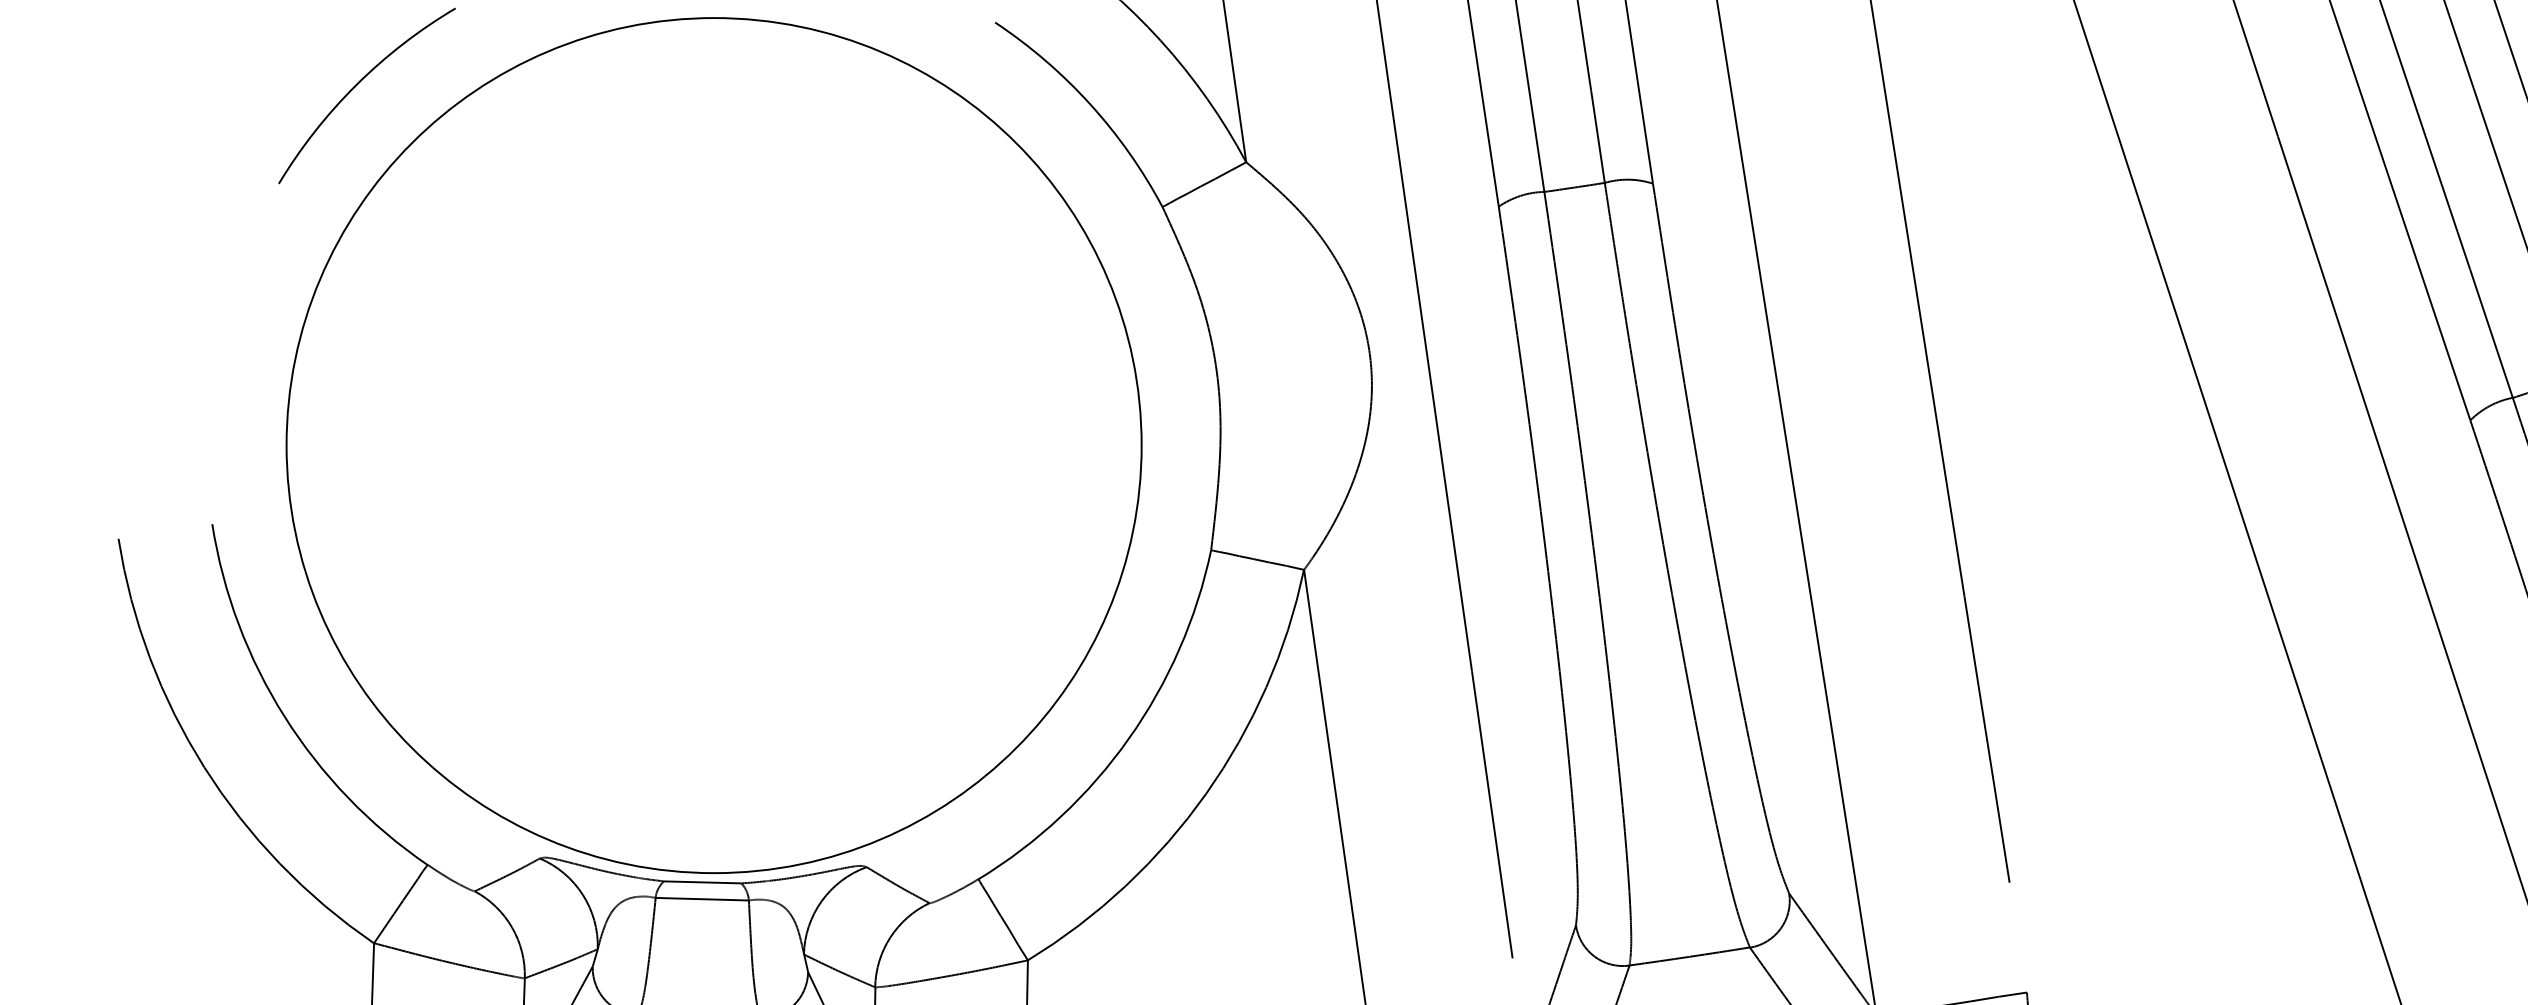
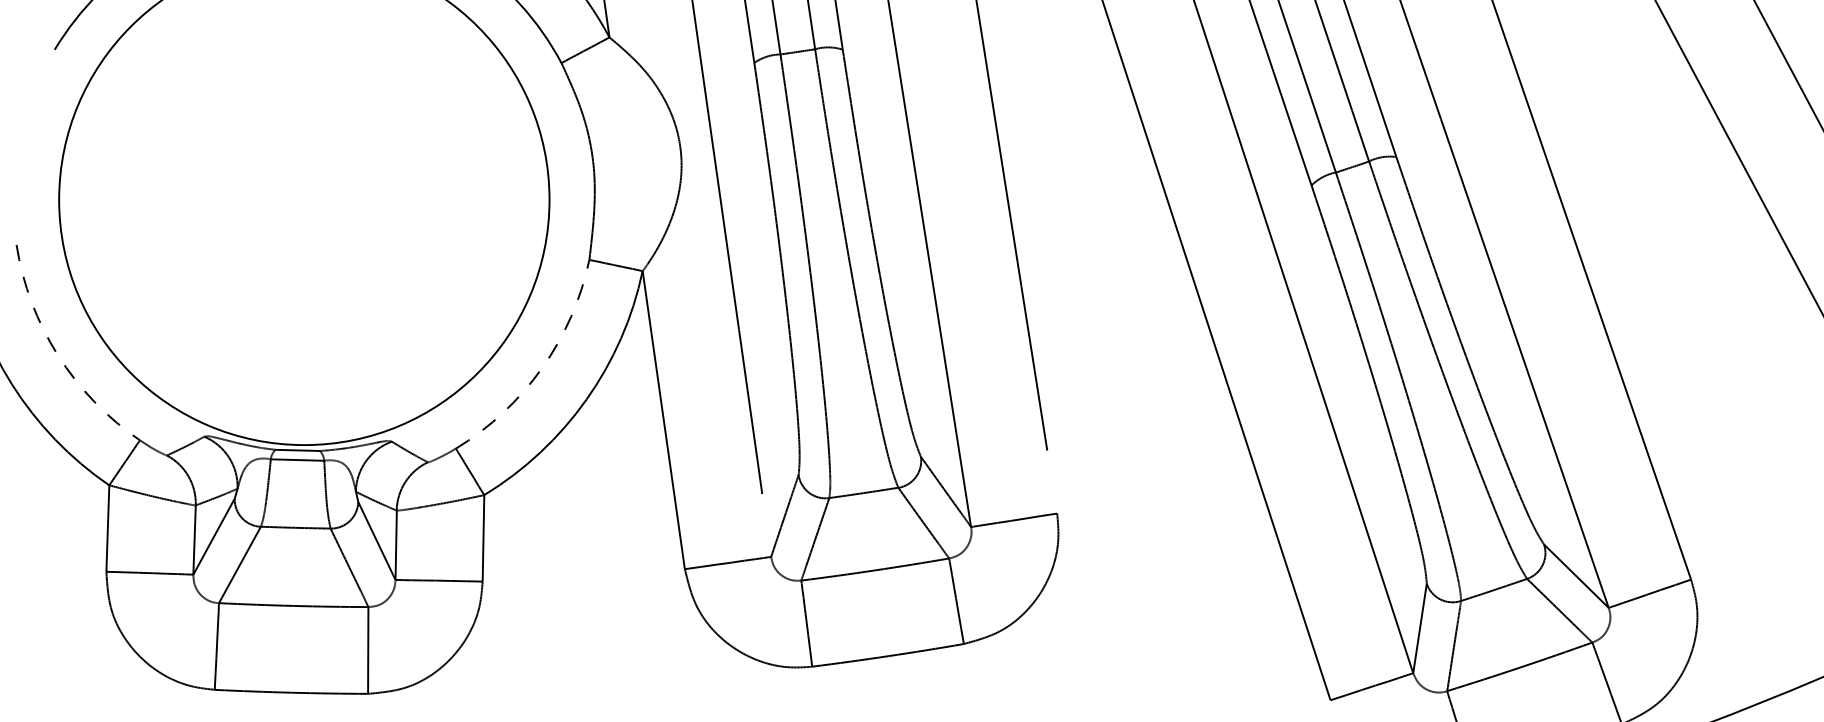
arc: (285, 716) -> (58, 355), solid -> dashed
arc: (1129, 739) -> (542, 368), solid -> dashed

